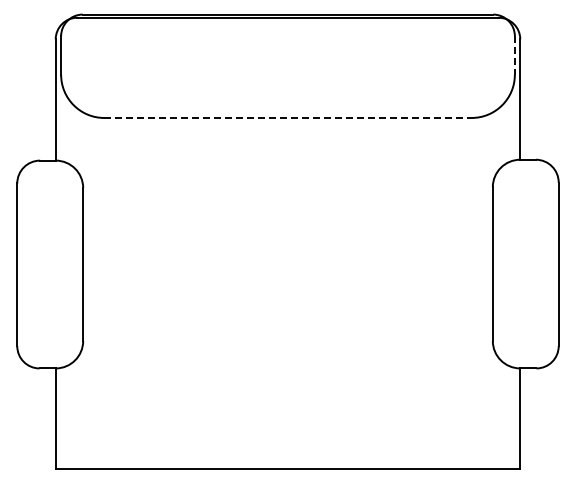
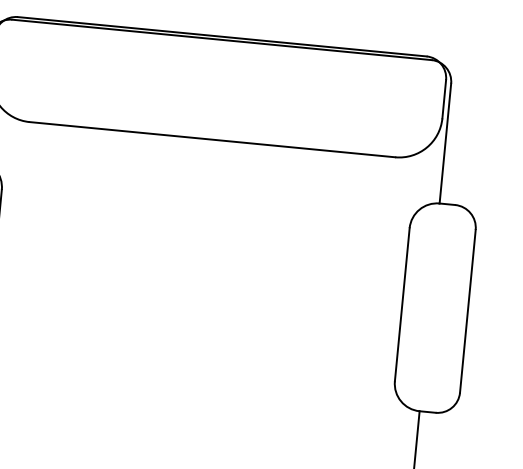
line: (514, 55) -> (443, 99), dashed -> solid
line: (288, 117) -> (212, 139), dashed -> solid

